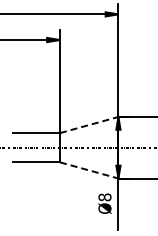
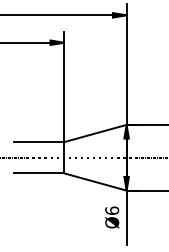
line: (89, 124) -> (95, 132), dashed -> solid
line: (89, 170) -> (95, 182), dashed -> solid
text: (104, 197) -> (111, 210), Ø8 -> Ø6

